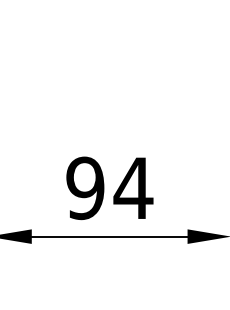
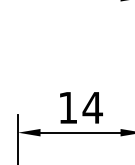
text: (84, 187) -> (67, 107), 94 -> 14

